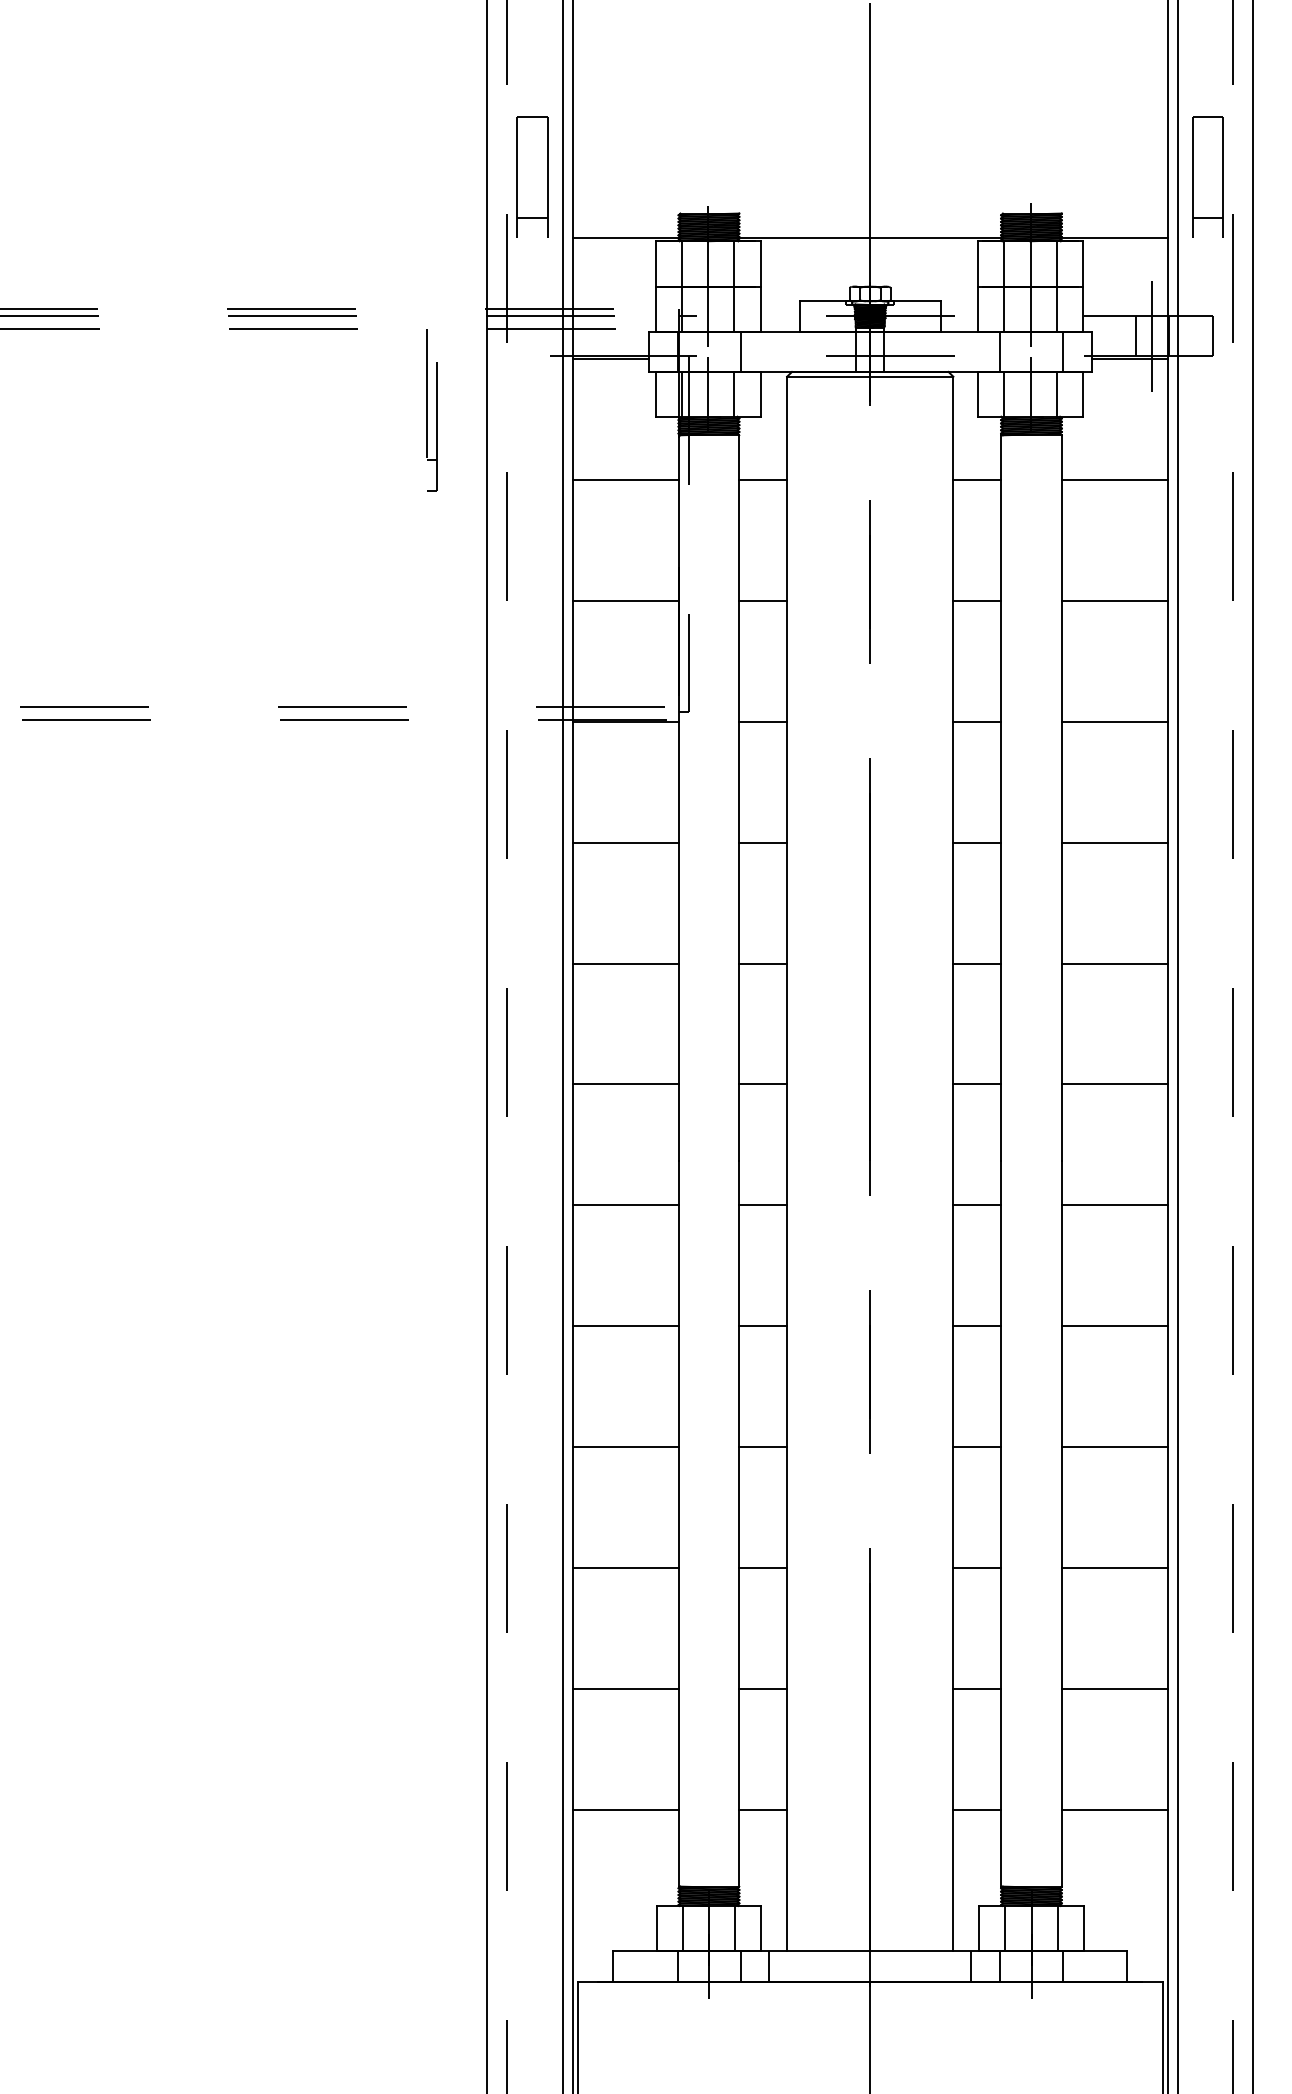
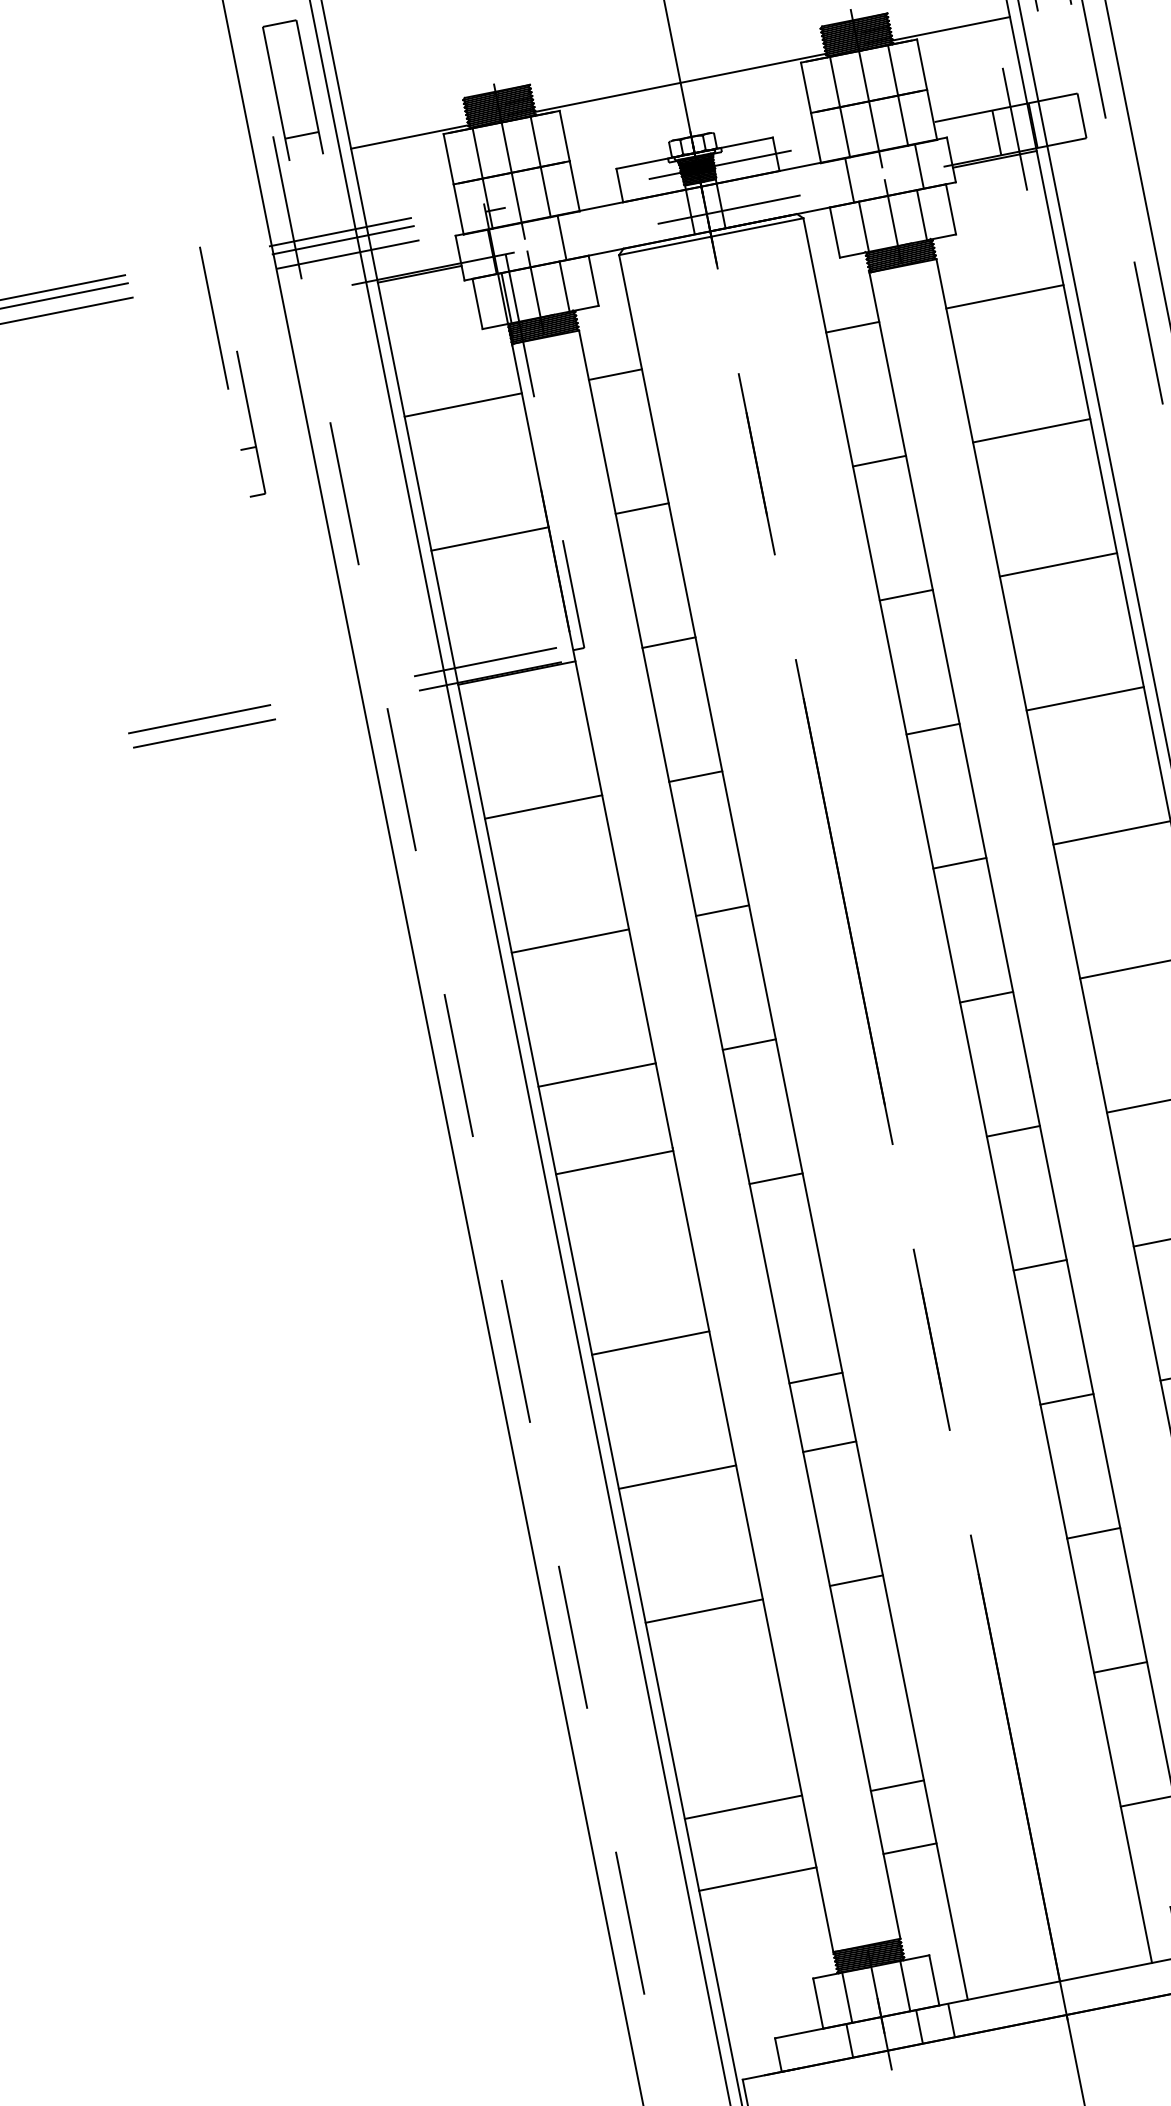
part: (431, 410) -> (232, 371), size x1.4
line: (625, 1205) -> (614, 1162), moved
line: (763, 1326) -> (816, 1378), moved
line: (625, 1689) -> (743, 1807), moved
line: (763, 1689) -> (897, 1785), moved

